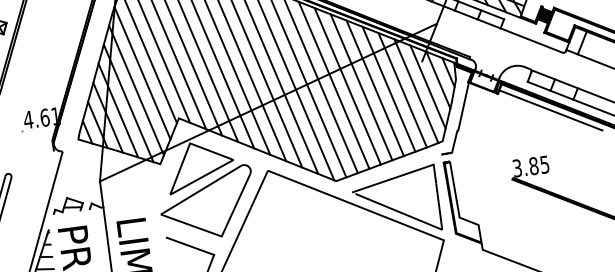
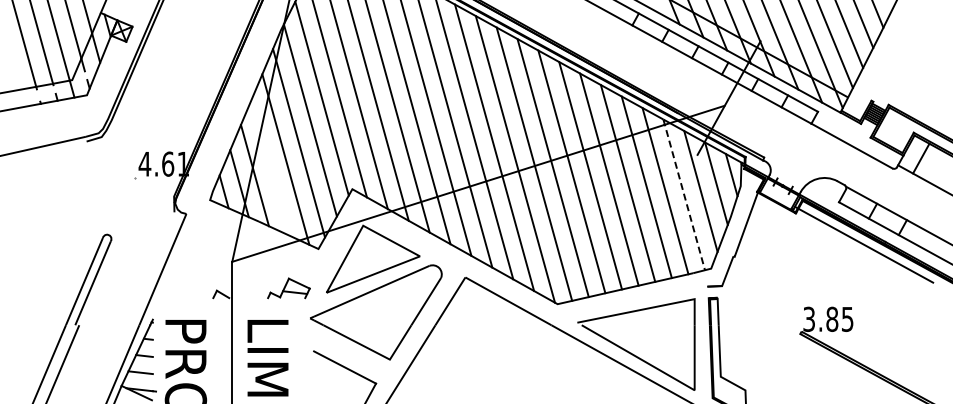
line: (416, 91) -> (684, 195), solid -> dashed
line: (118, 110) -> (270, 167), removed
part: (67, 205) -> (288, 288), moved

